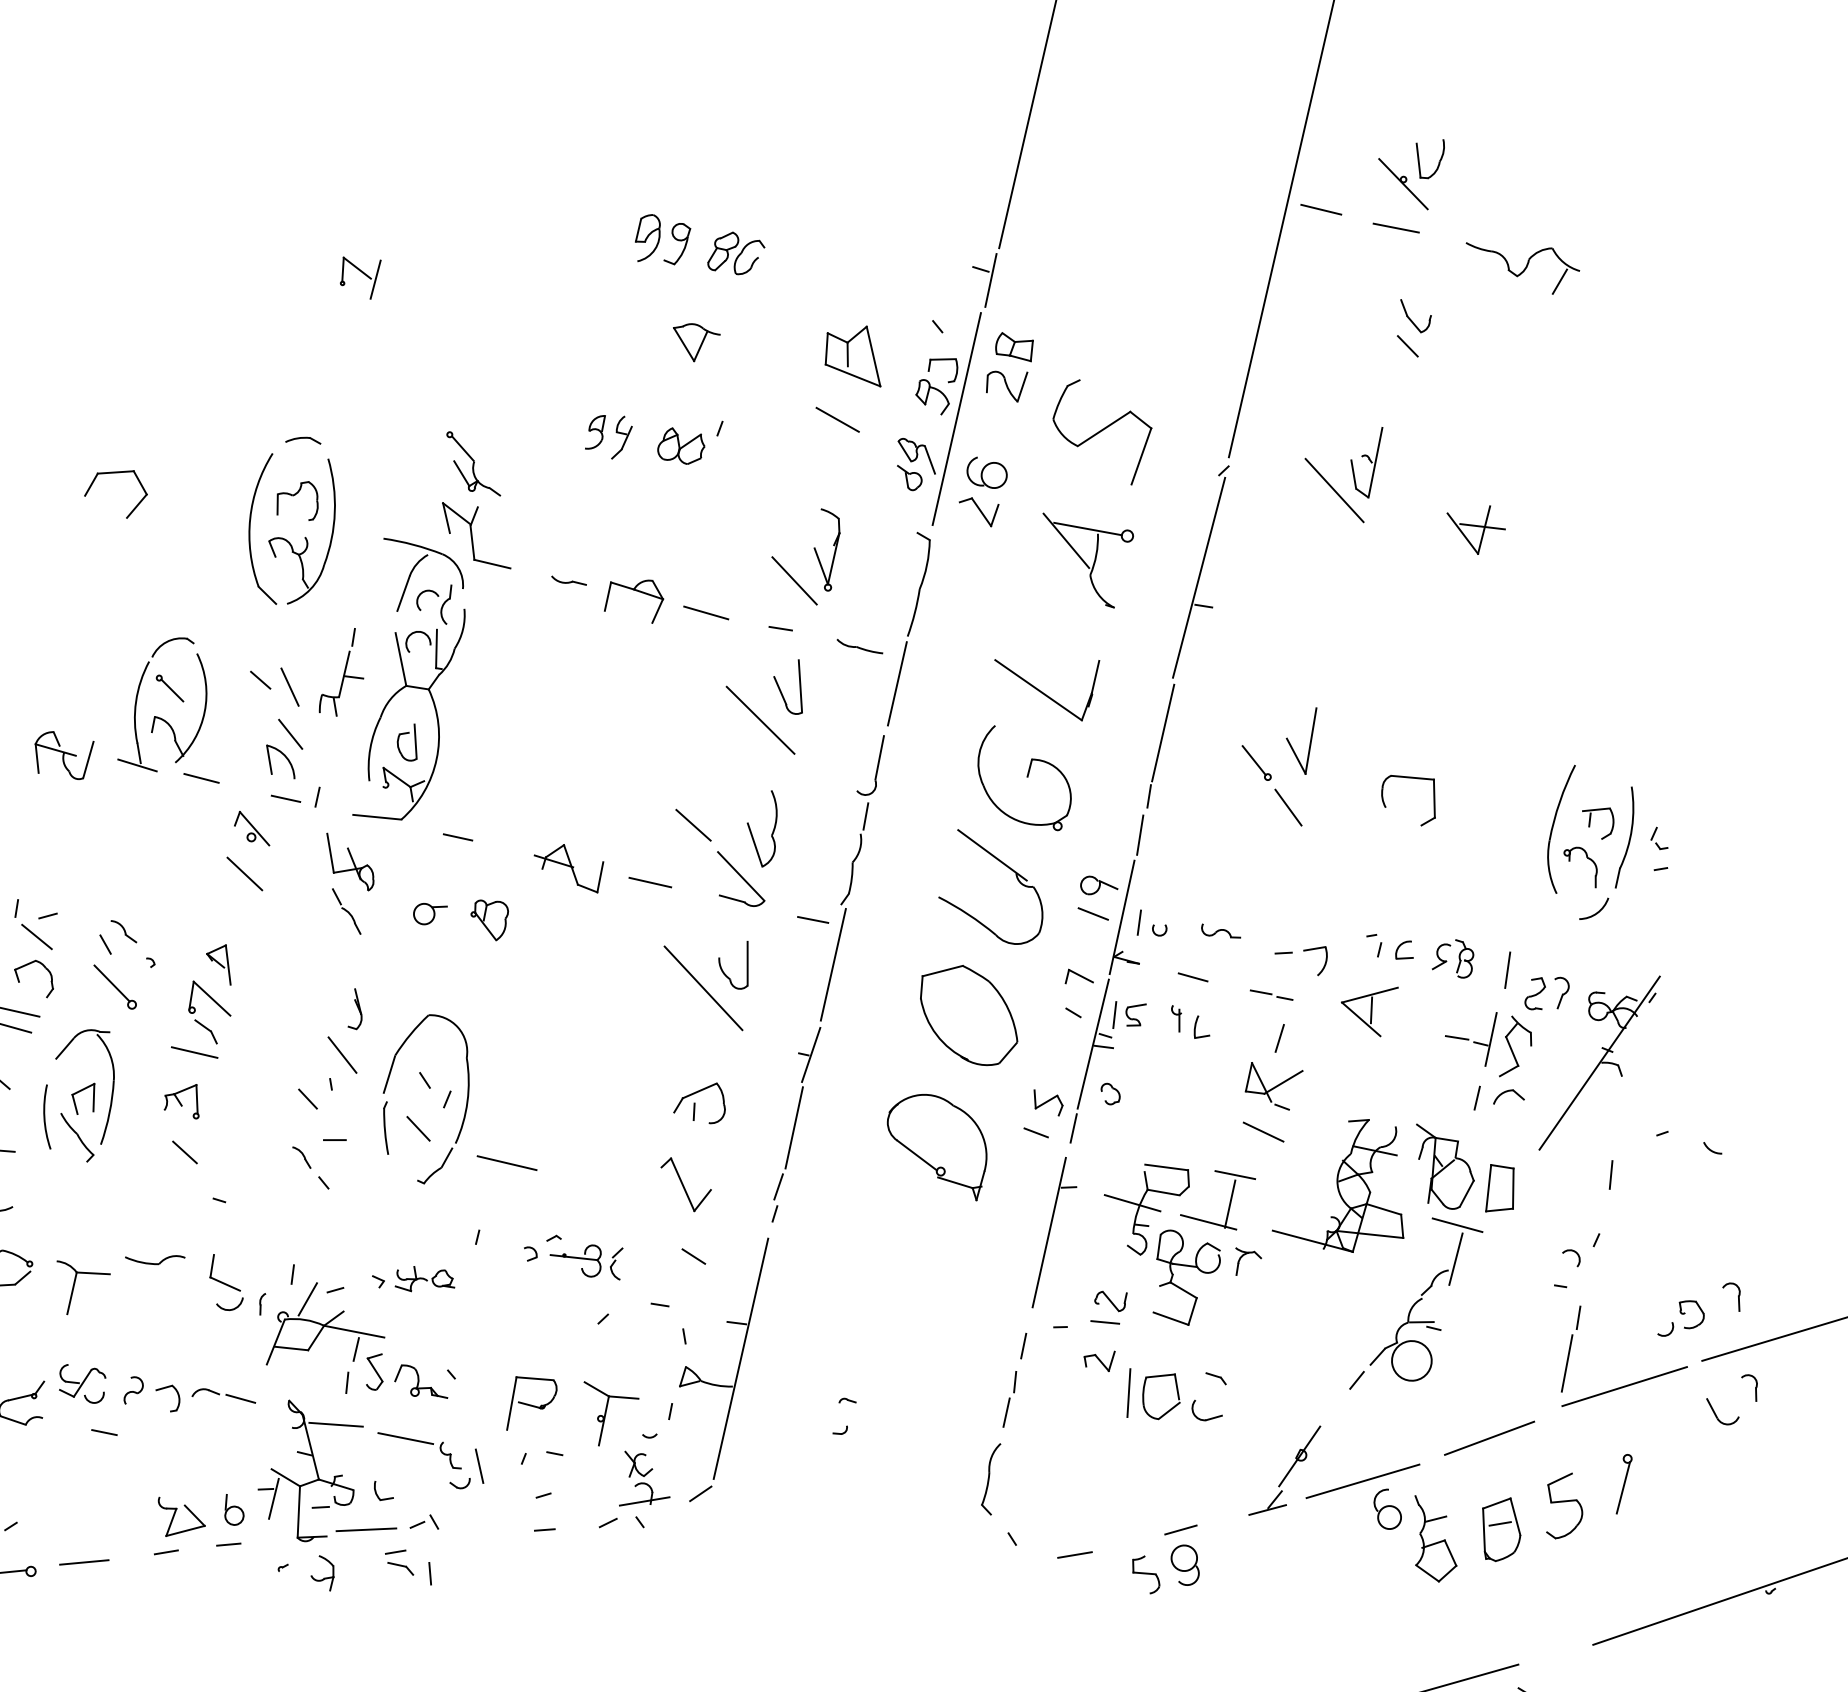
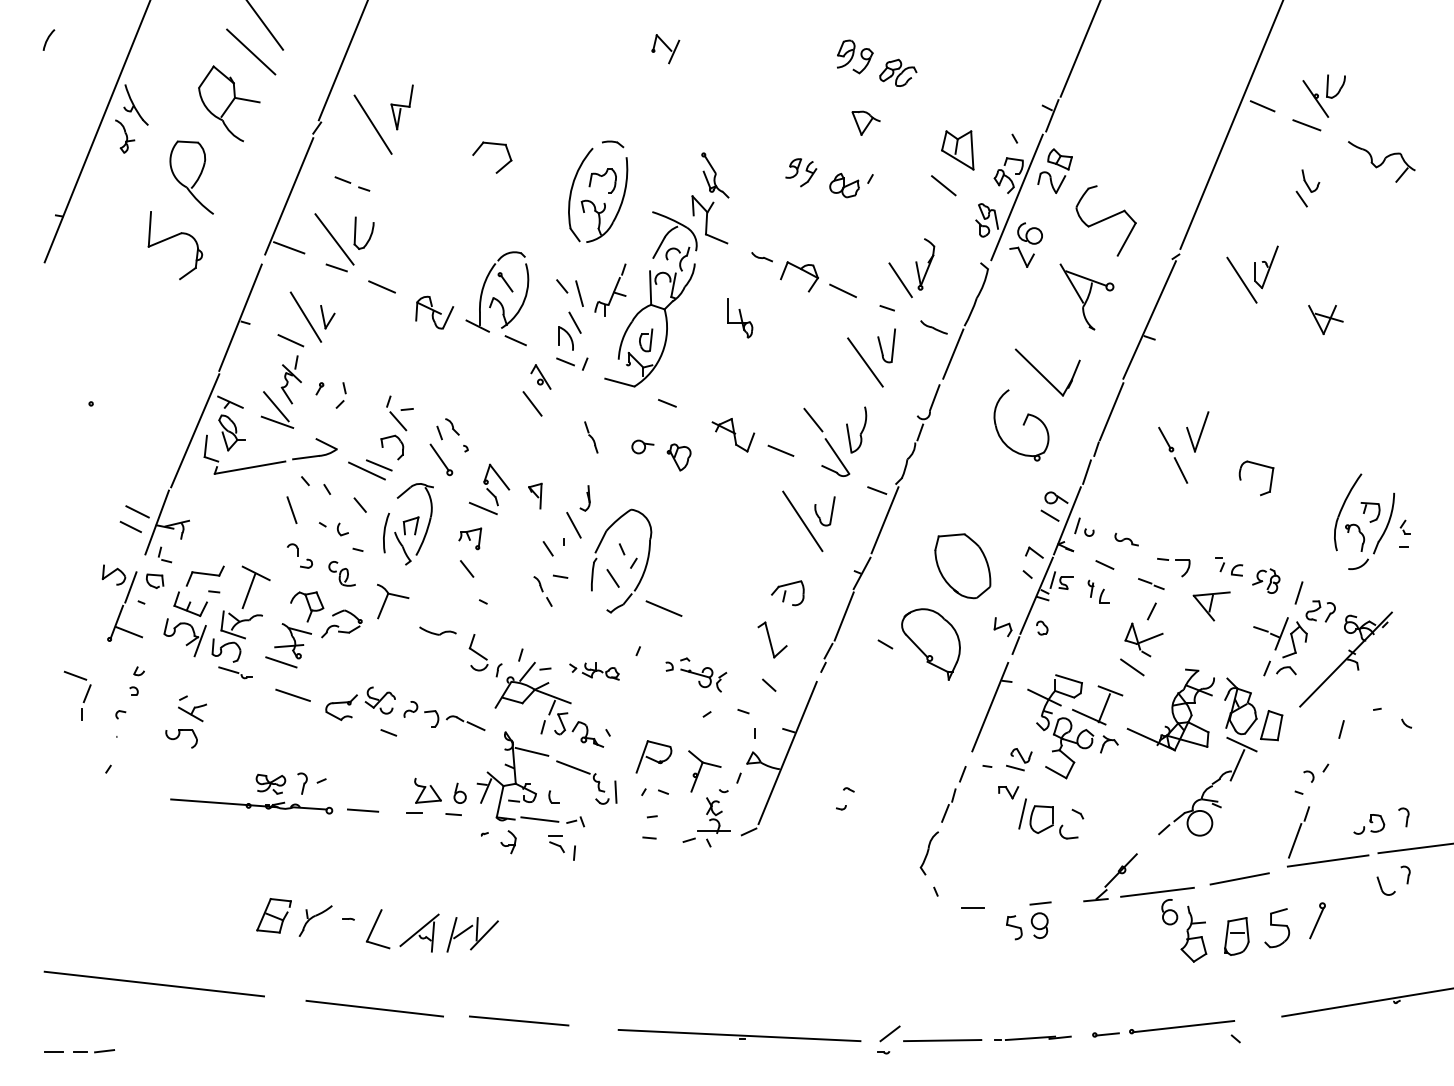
part: (351, 861) -> (740, 318), moved
part: (1002, 865) -> (999, 476), removed
part: (219, 965) -> (535, 495), moved
line: (1036, 1132) -> (885, 644), moved
part: (87, 1283) -> (393, 601), moved

